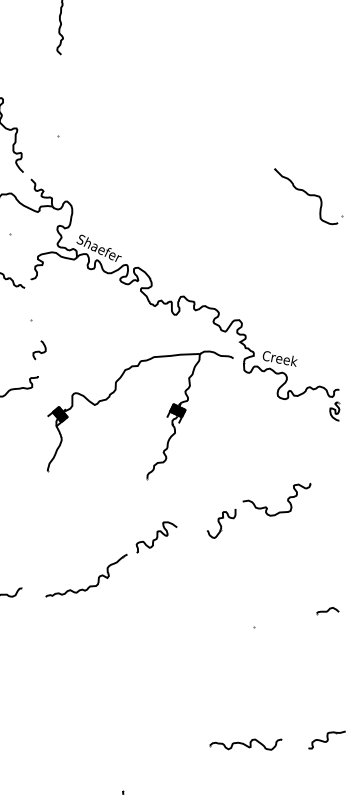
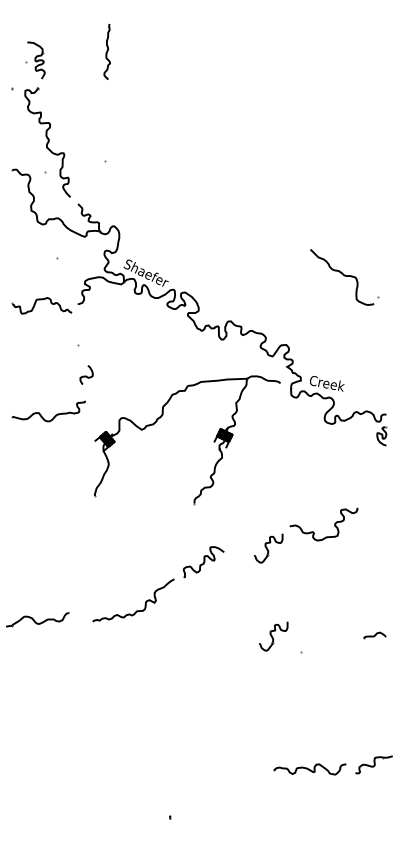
part: (308, 196) -> (344, 277), moved
part: (226, 611) -> (273, 636), added
part: (245, 744) -> (309, 769), moved

